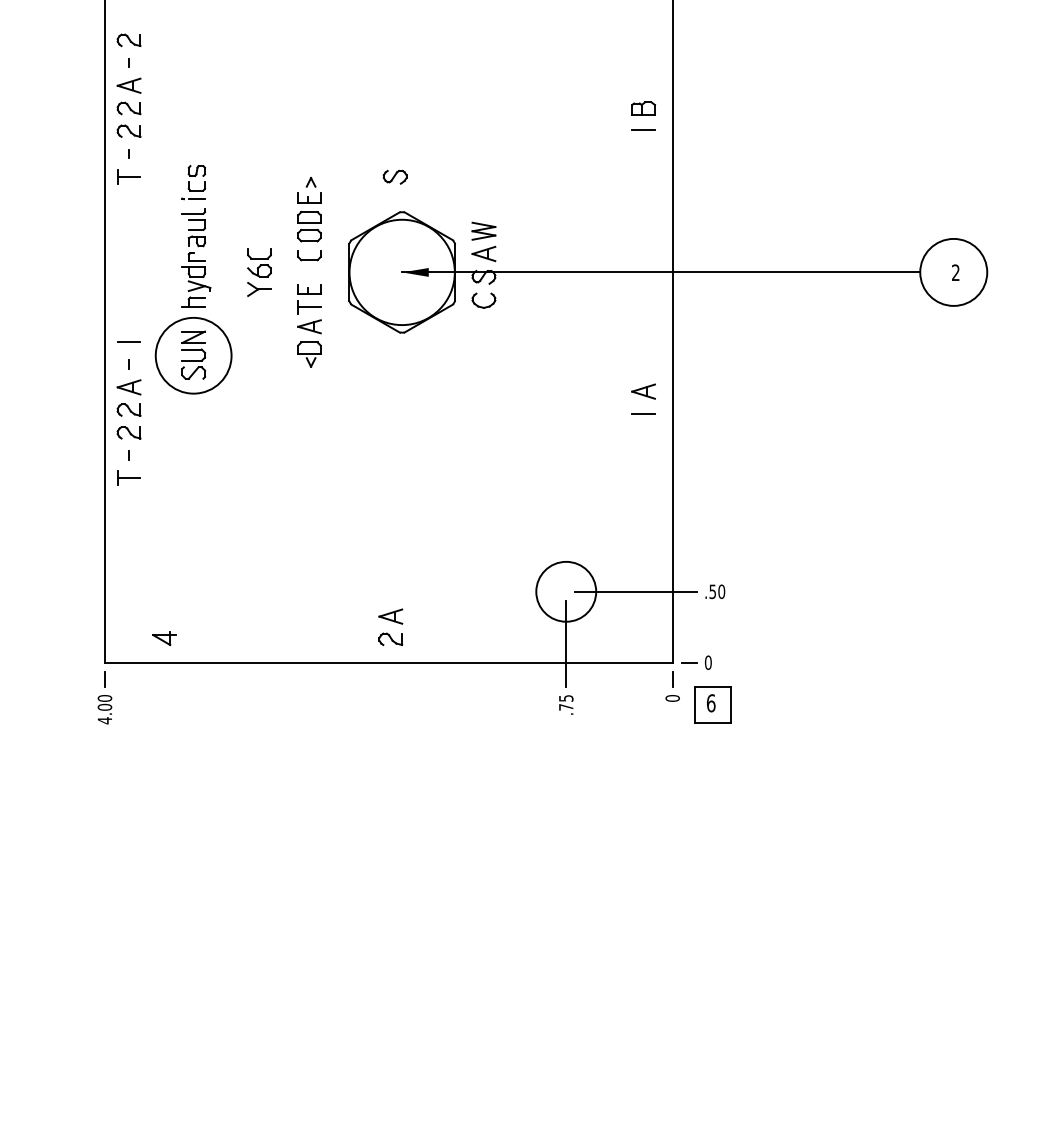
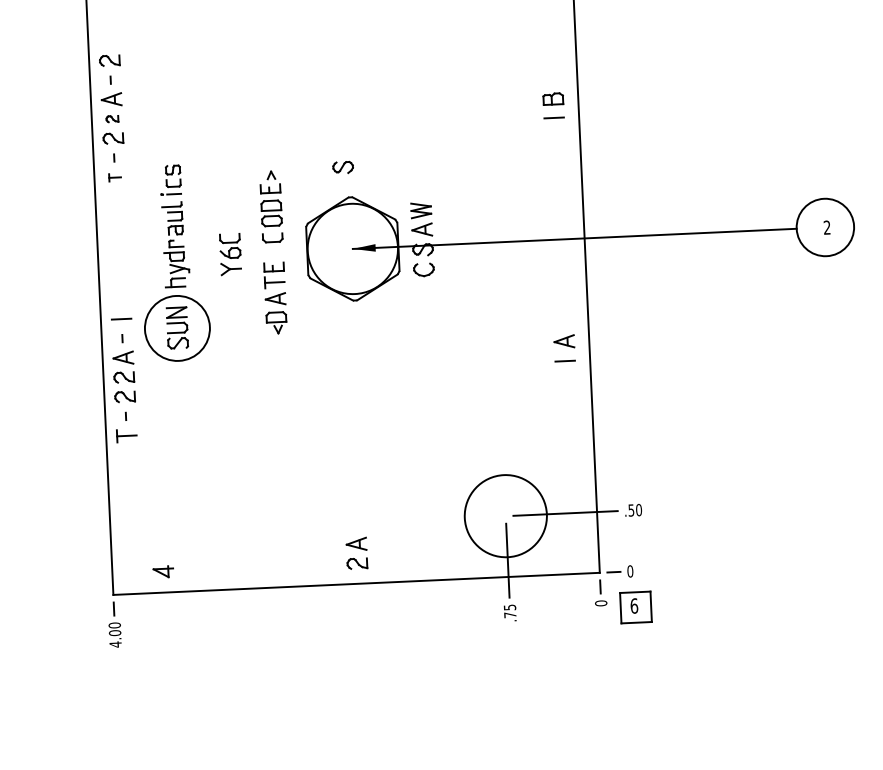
part: (128, 108) -> (112, 119), size x0.6
part: (128, 176) -> (114, 177), size x0.6
circle: (566, 591) -> (506, 515), size x1.6

